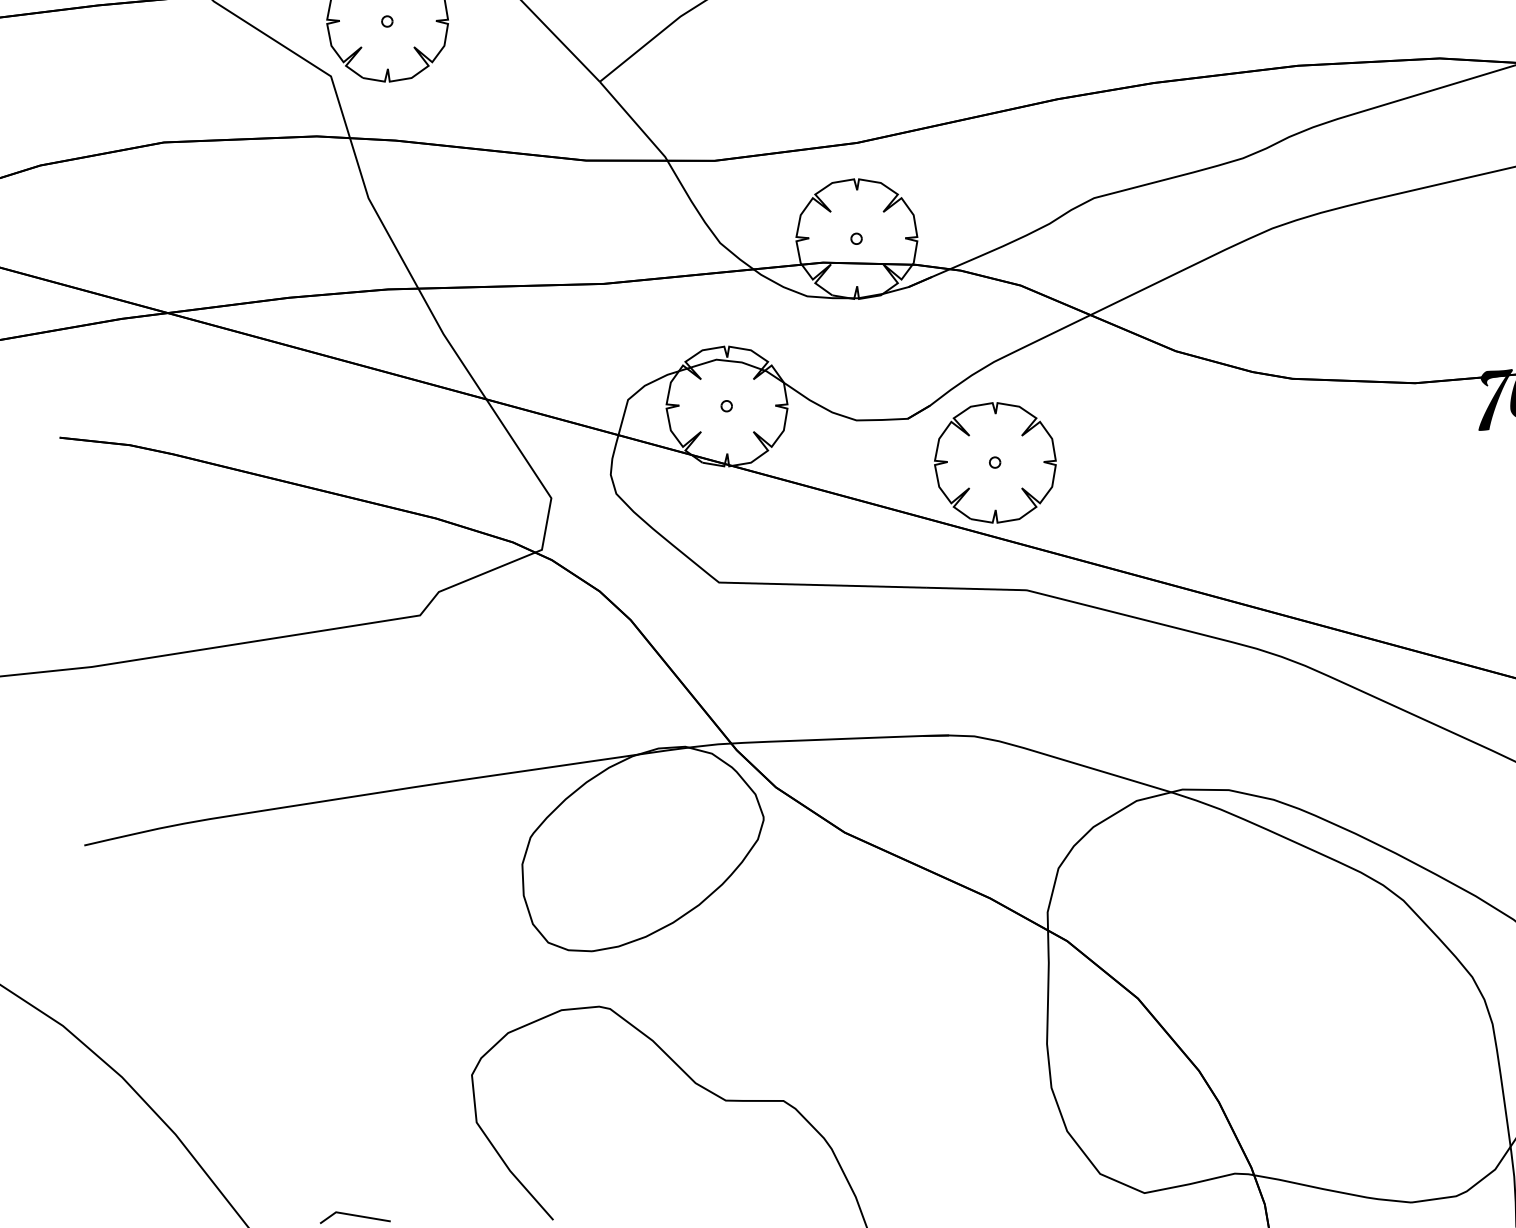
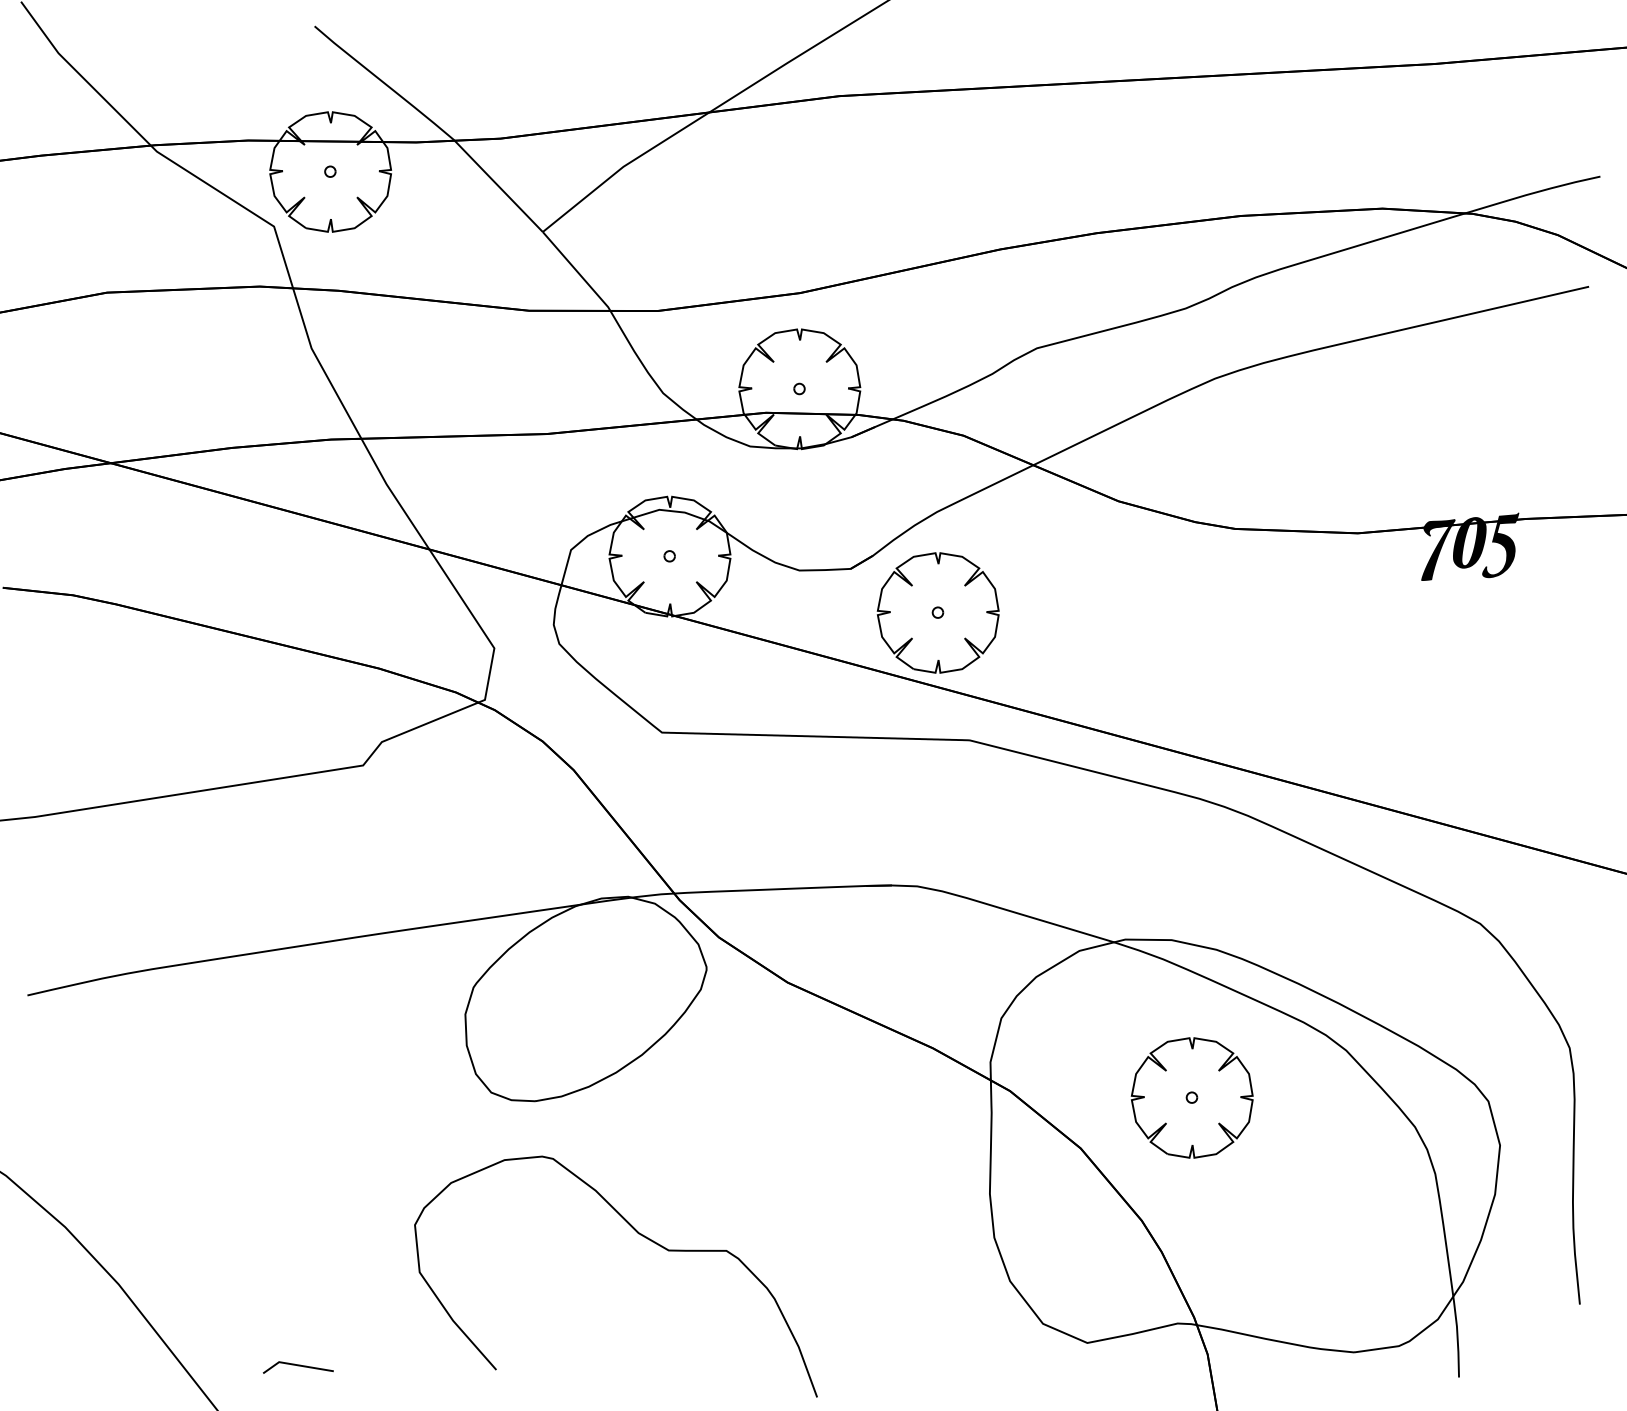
part: (1248, 947) -> (1191, 1097), added

